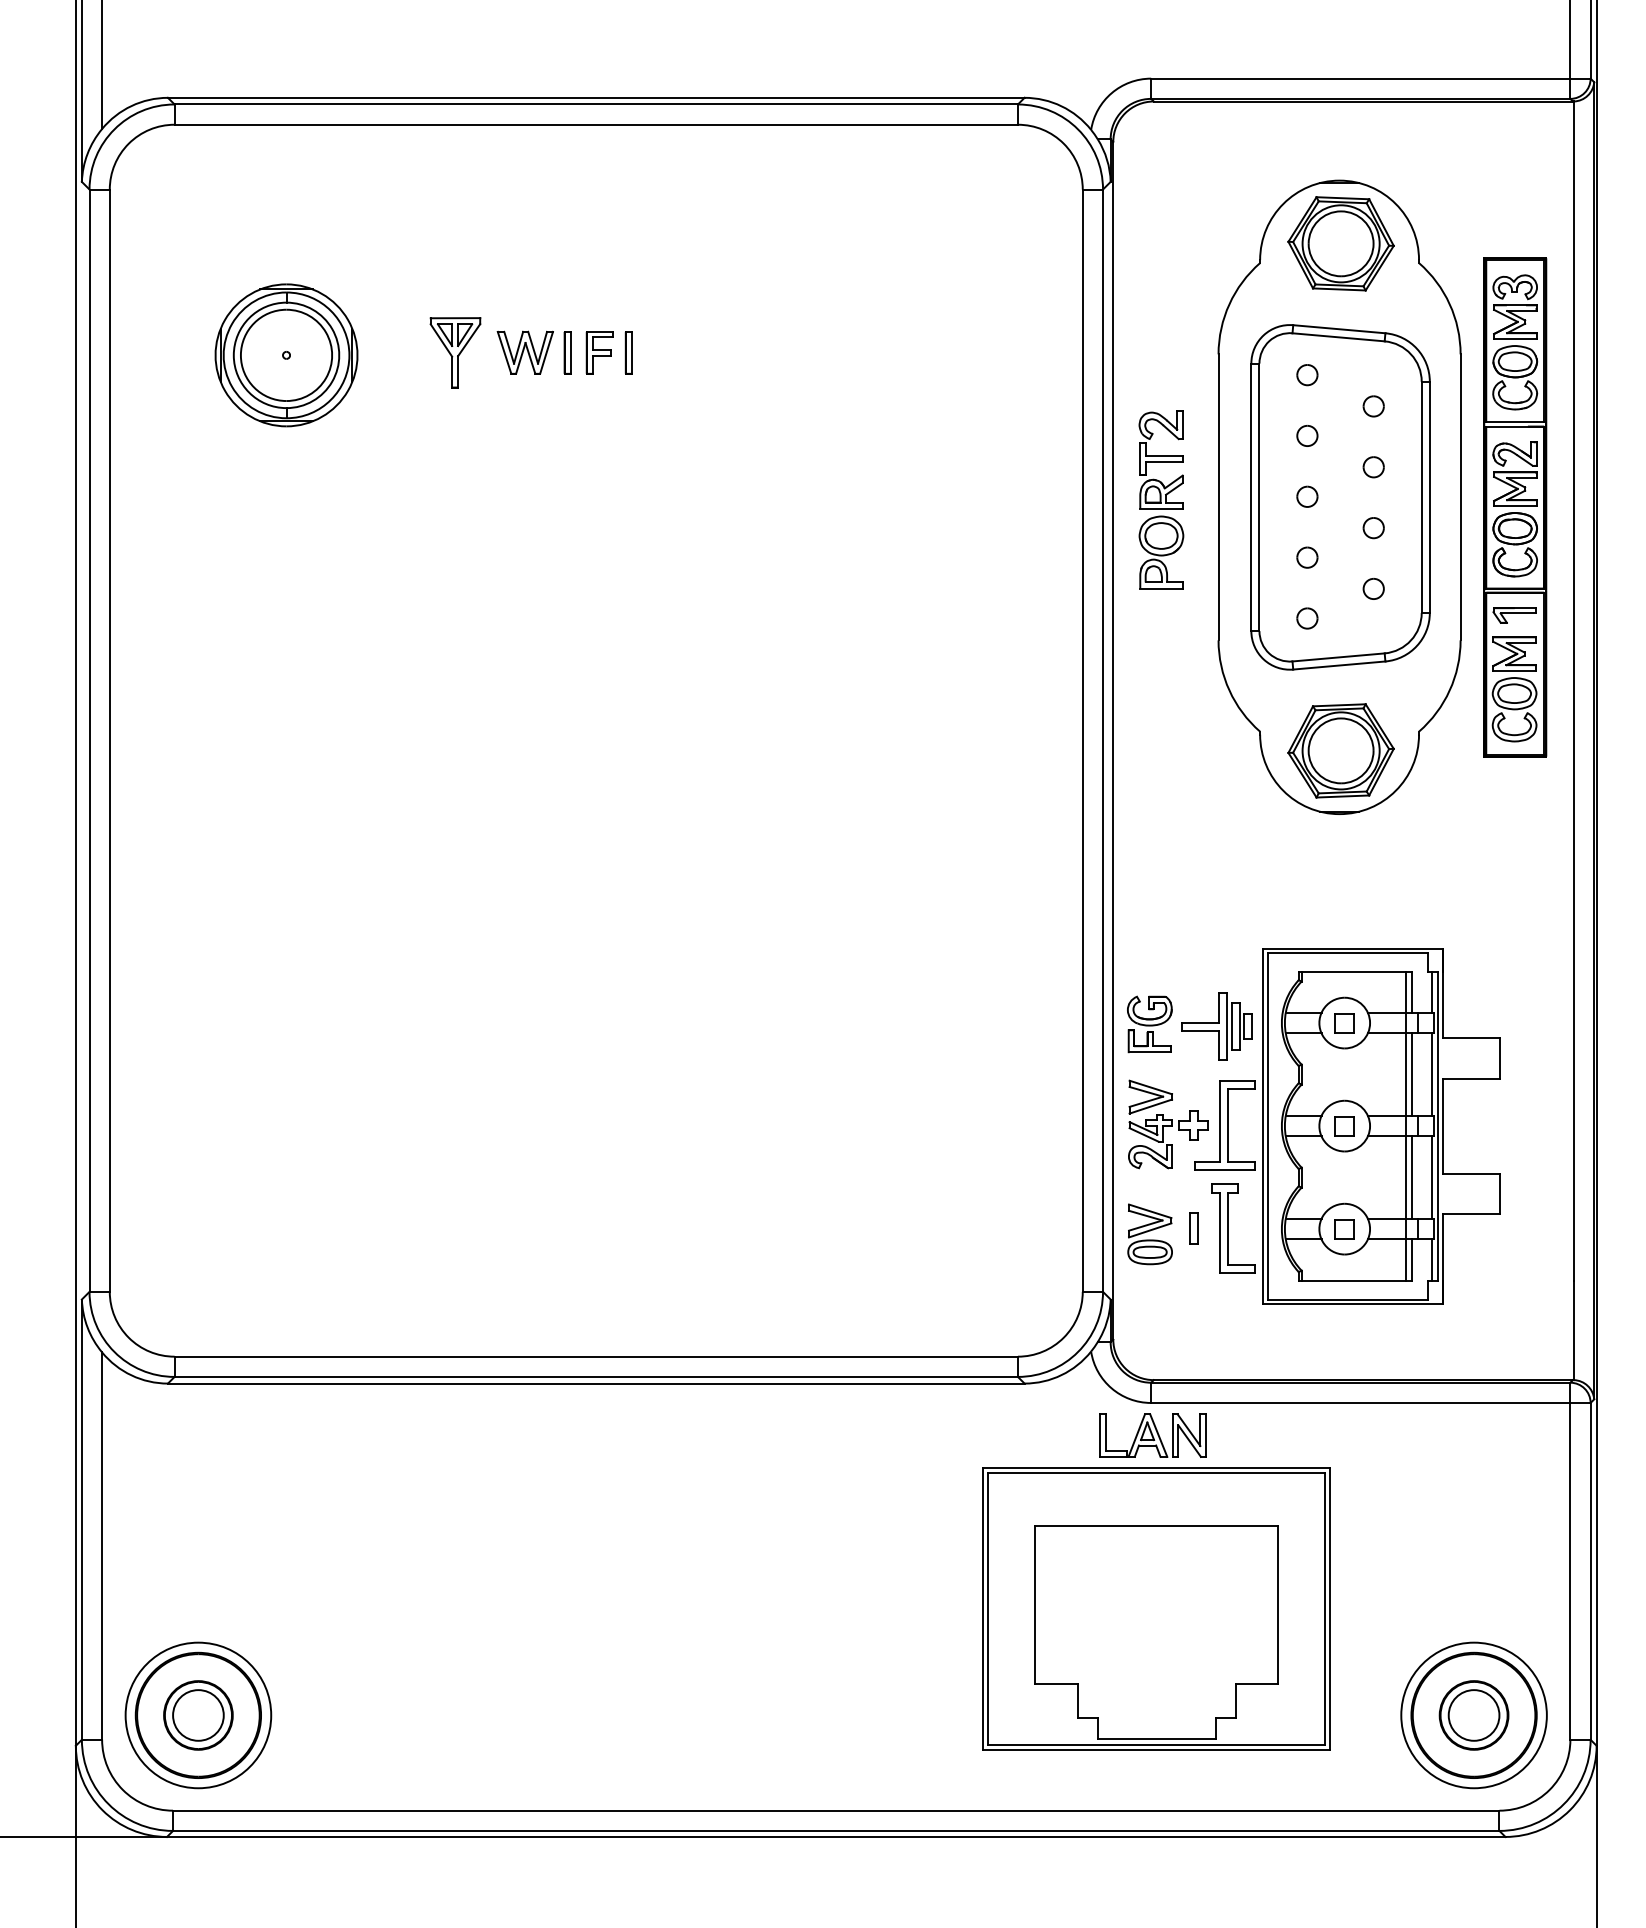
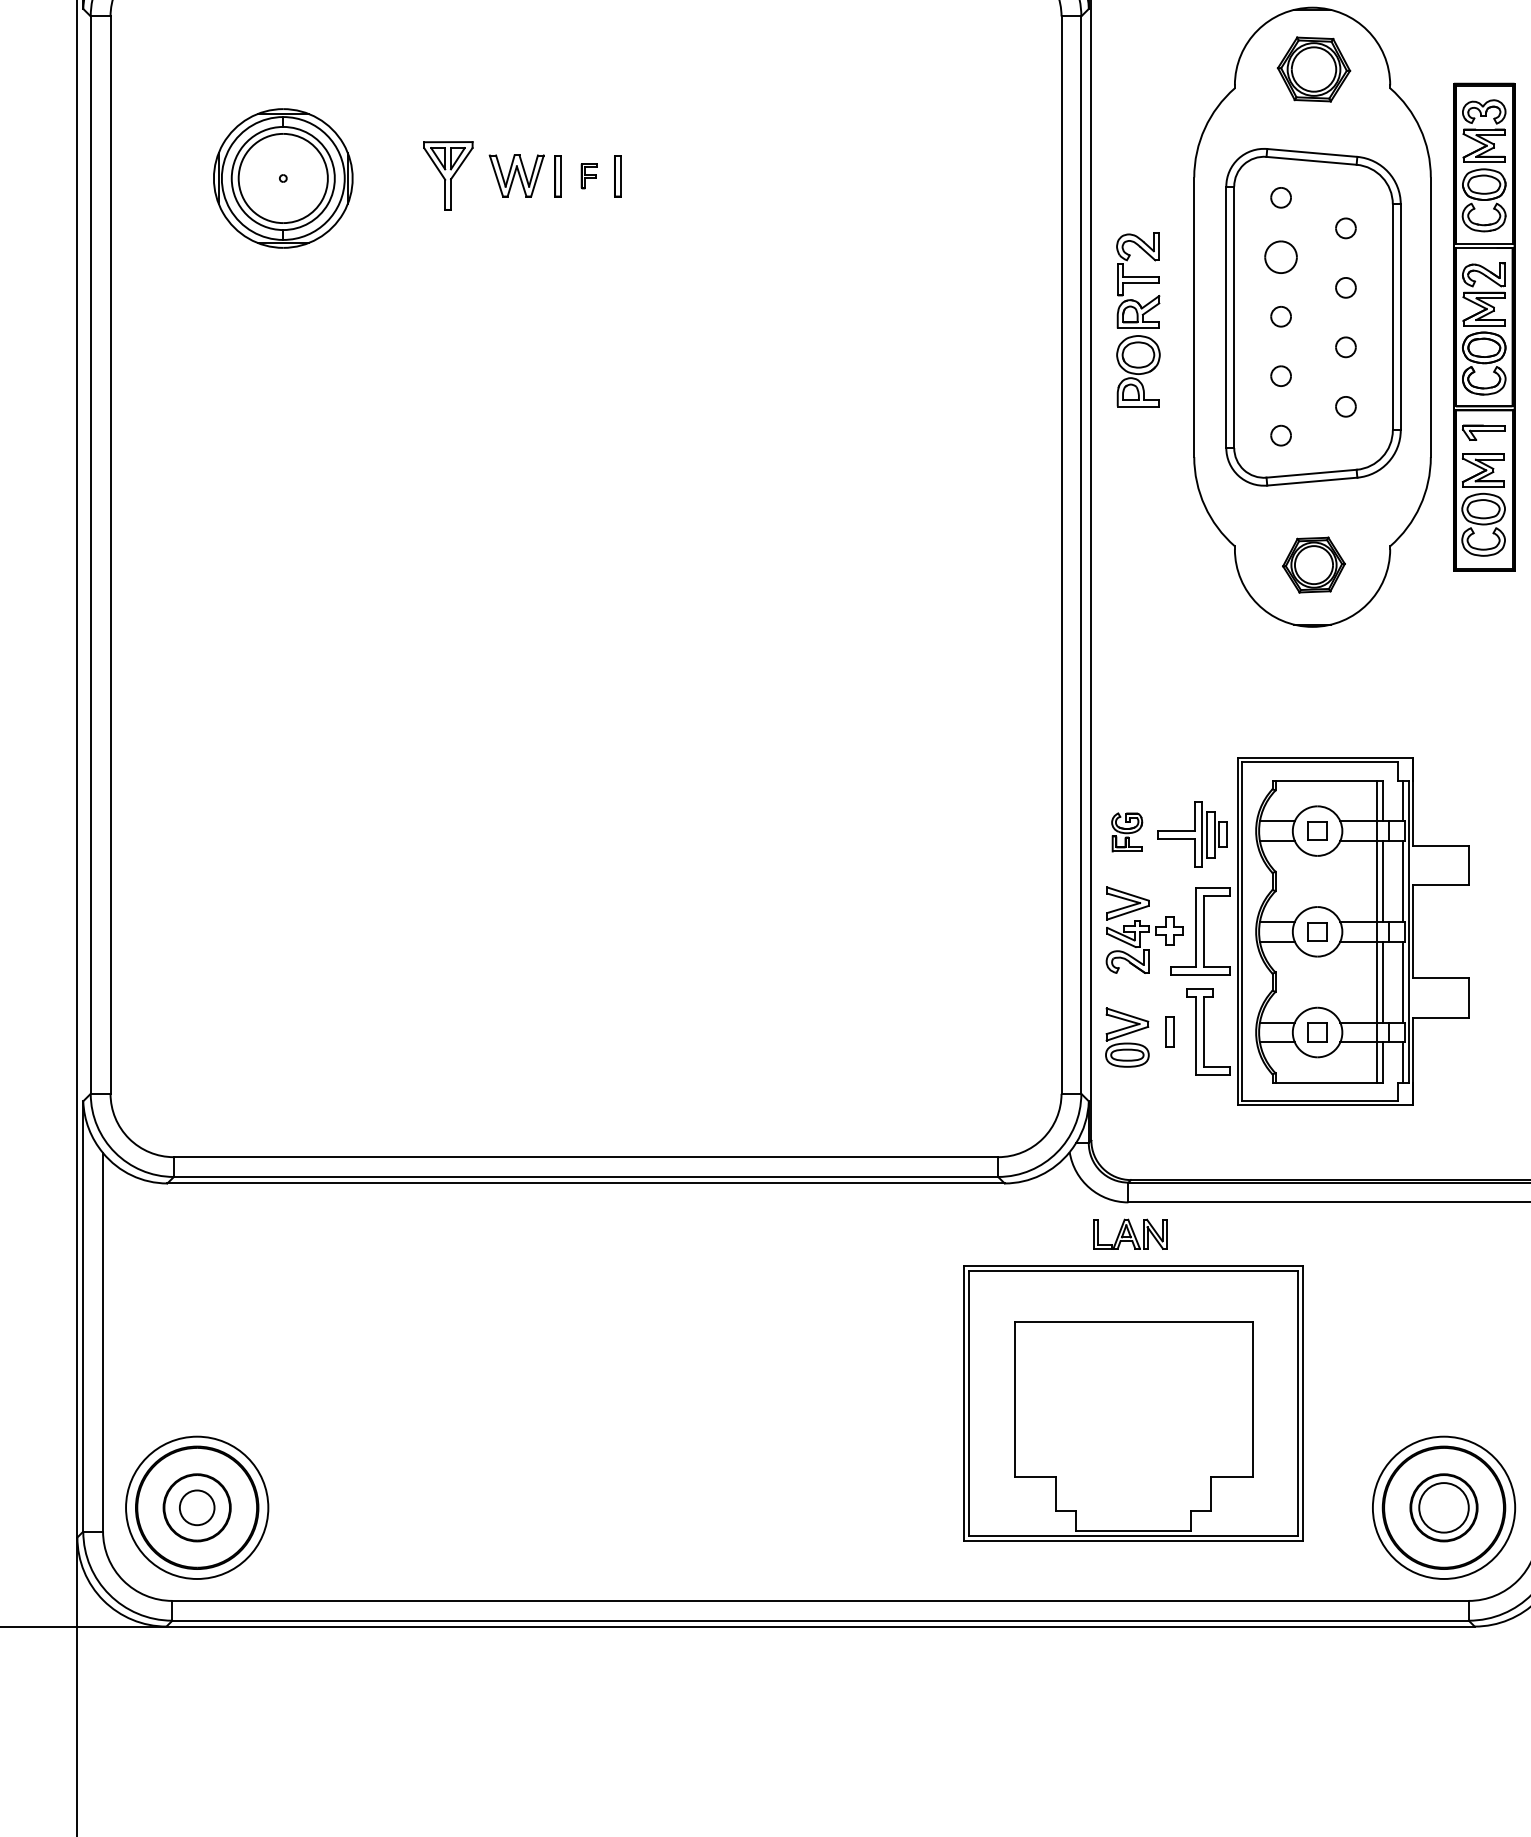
part: (1340, 243) -> (1313, 69), size x0.7
part: (599, 352) -> (589, 175), size x0.6
part: (1307, 435) -> (1281, 256), size x1.6
part: (1340, 750) -> (1313, 564), size x0.6
part: (1149, 1024) -> (1126, 832), size x0.7
part: (1152, 1435) -> (1129, 1234), size x0.7
circle: (198, 1715) -> (197, 1507), size x0.7

